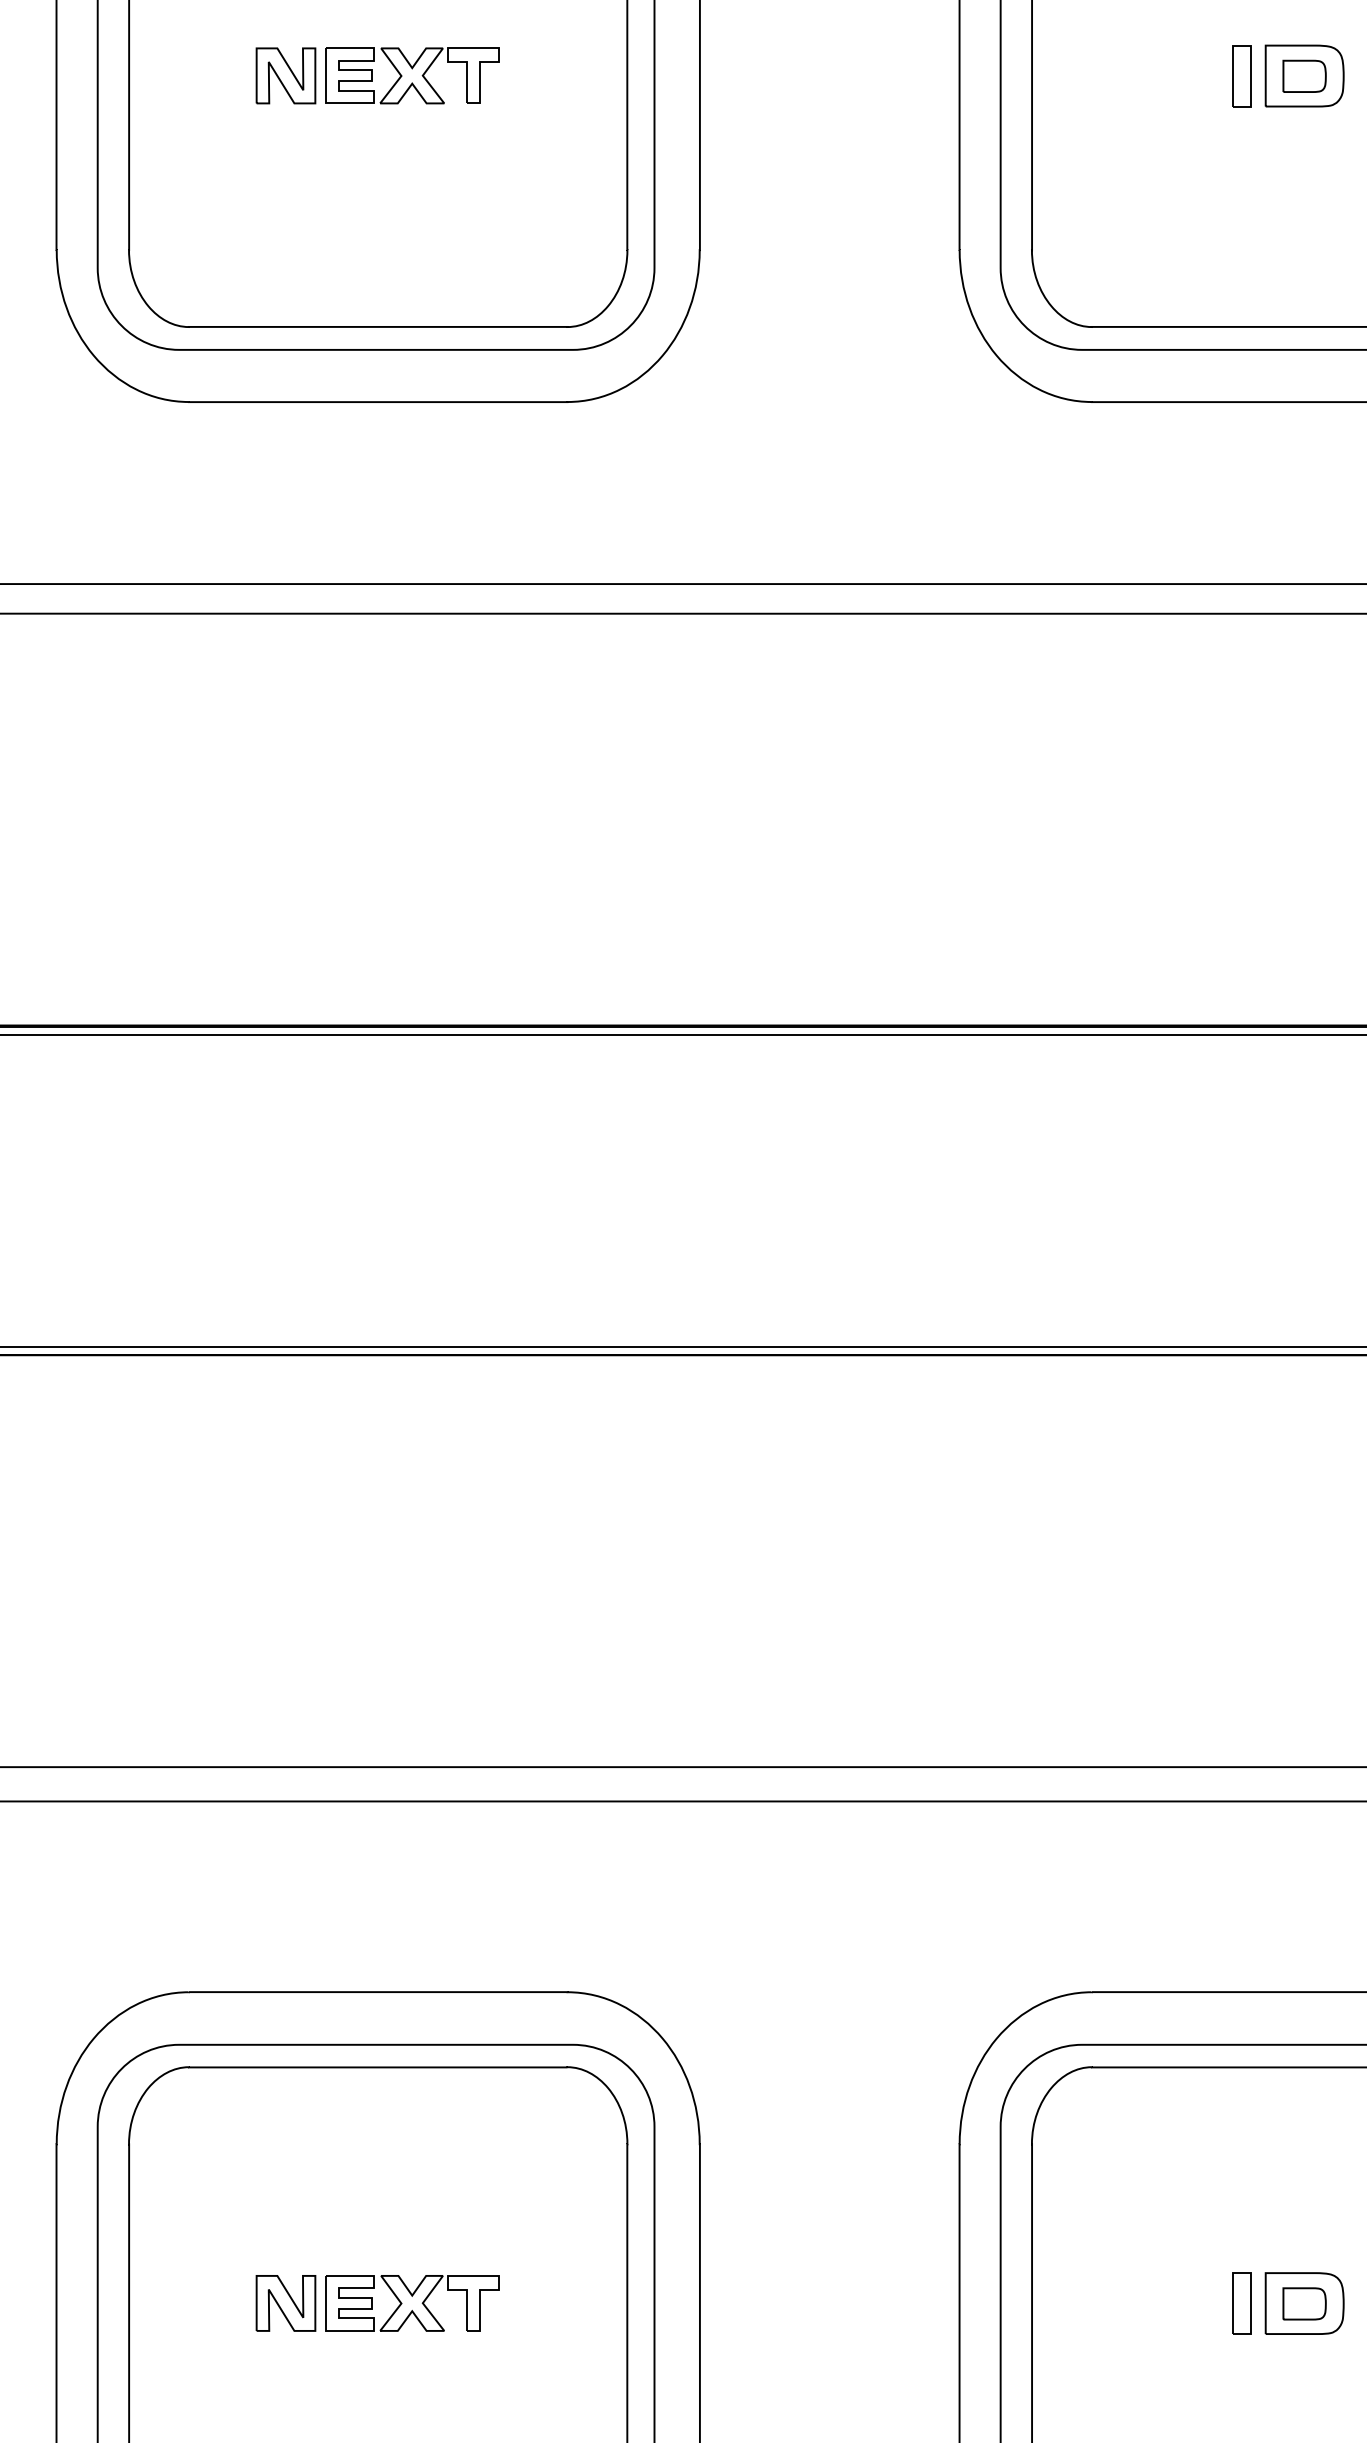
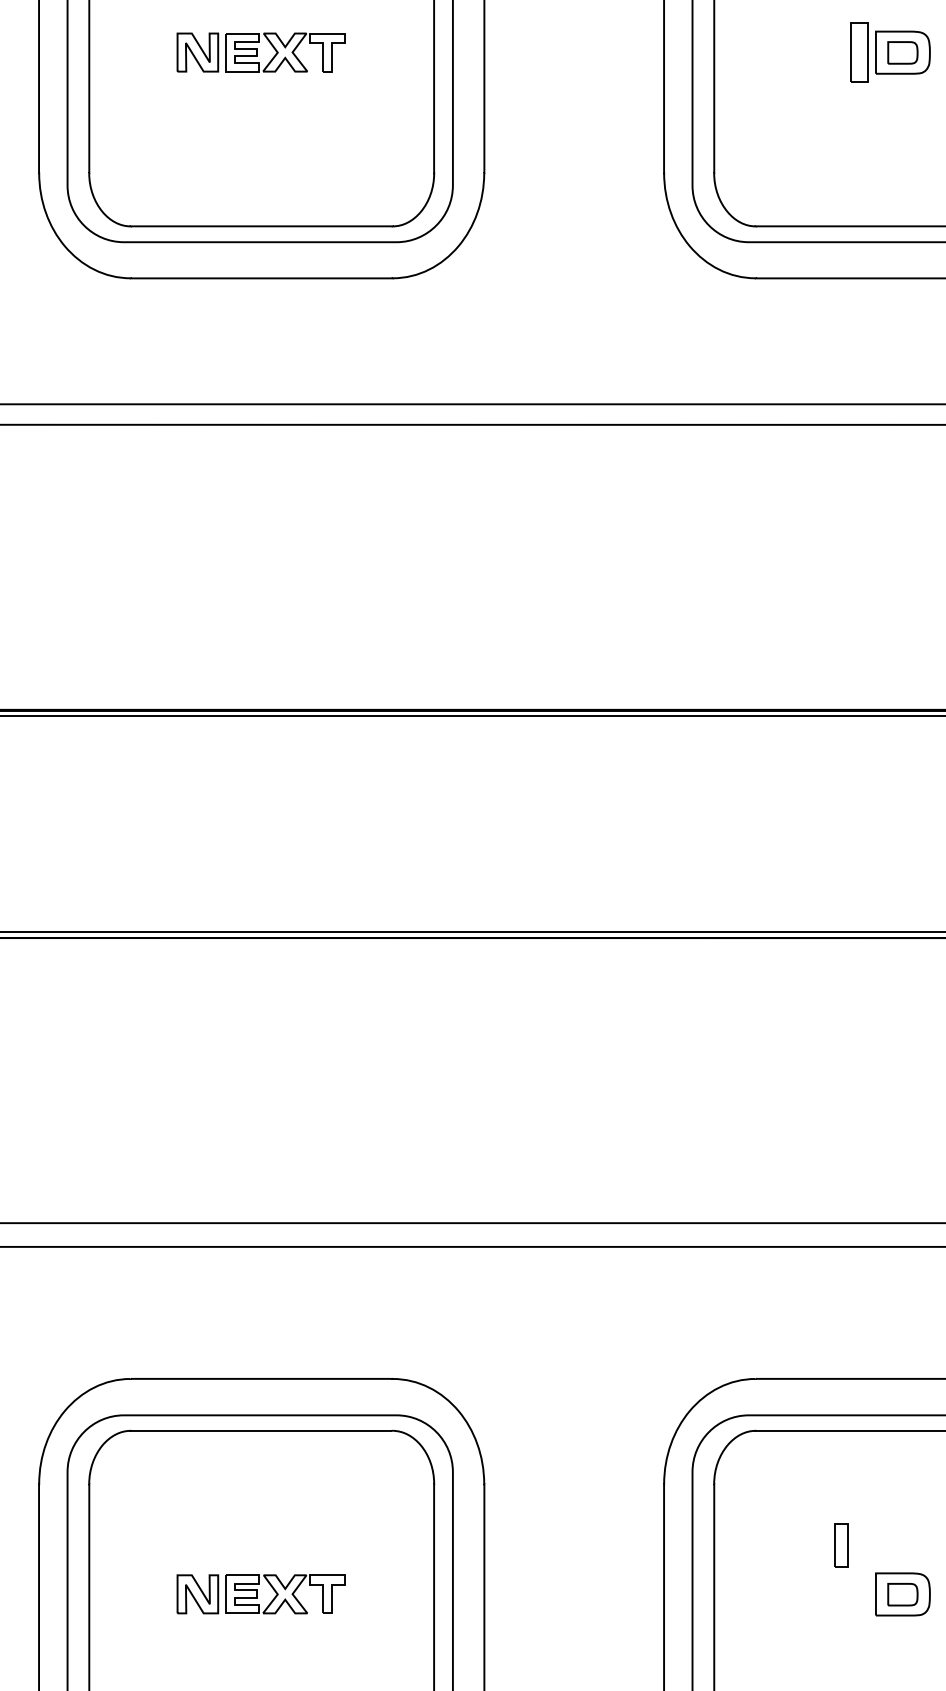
part: (1241, 75) -> (859, 52), size x1.4
part: (1241, 2303) -> (841, 1545), moved

